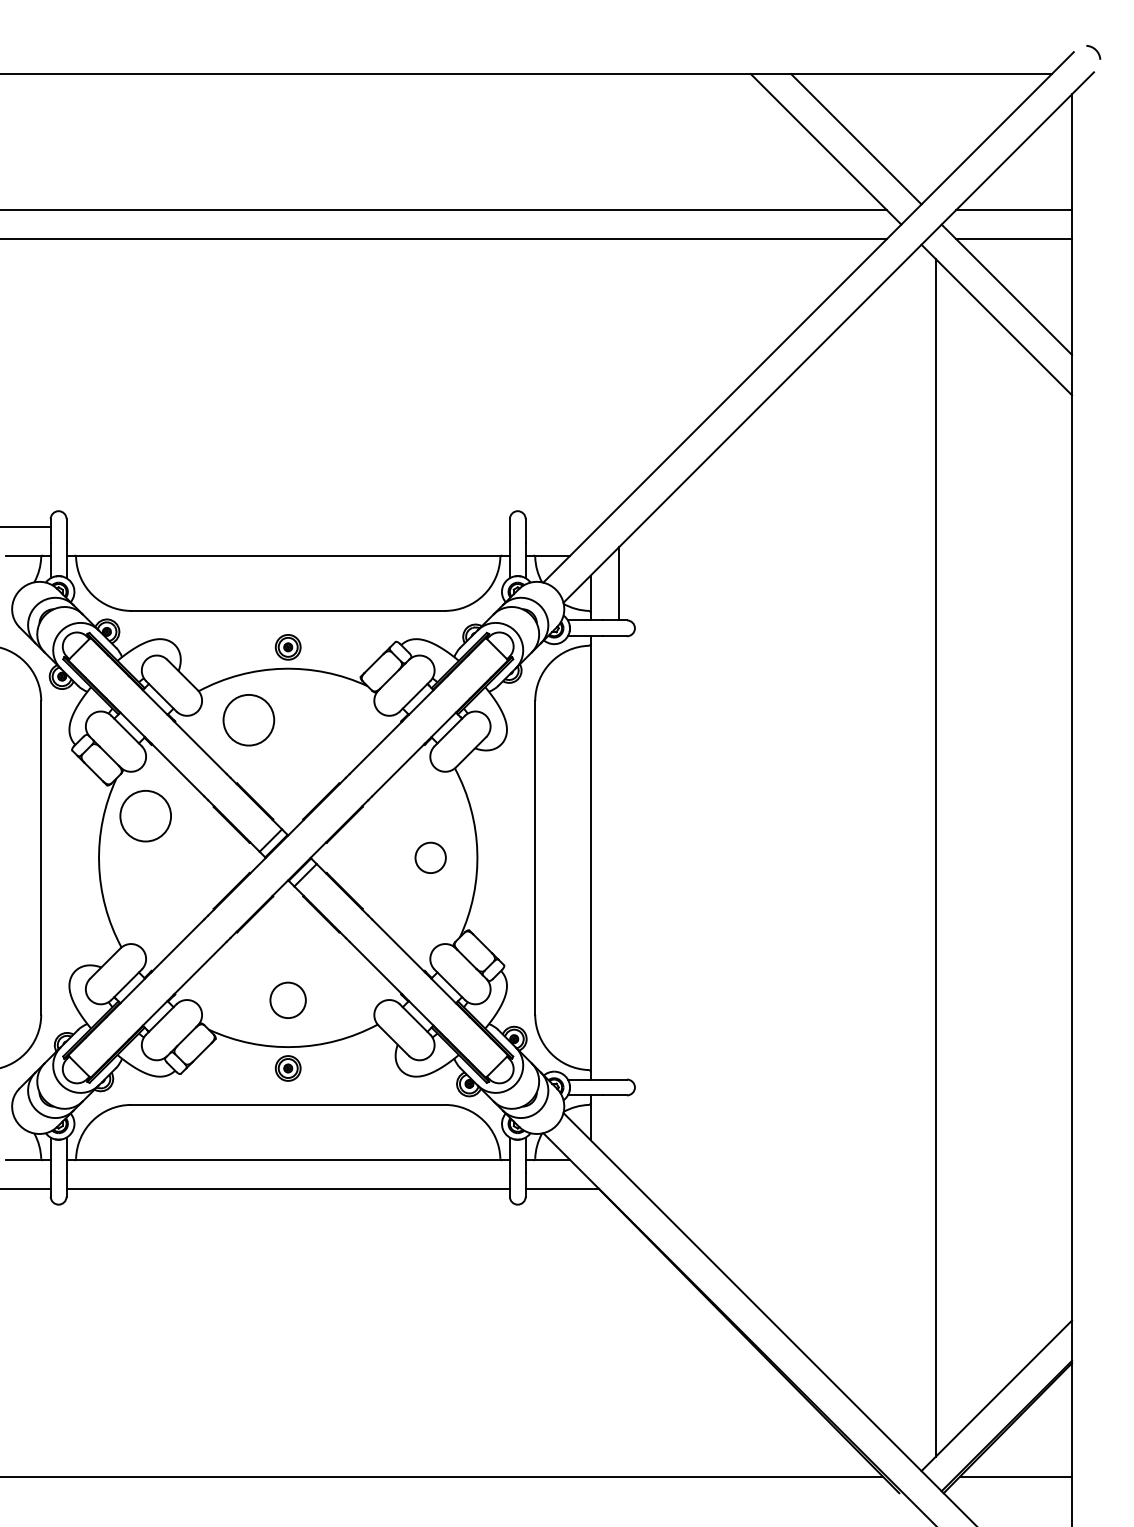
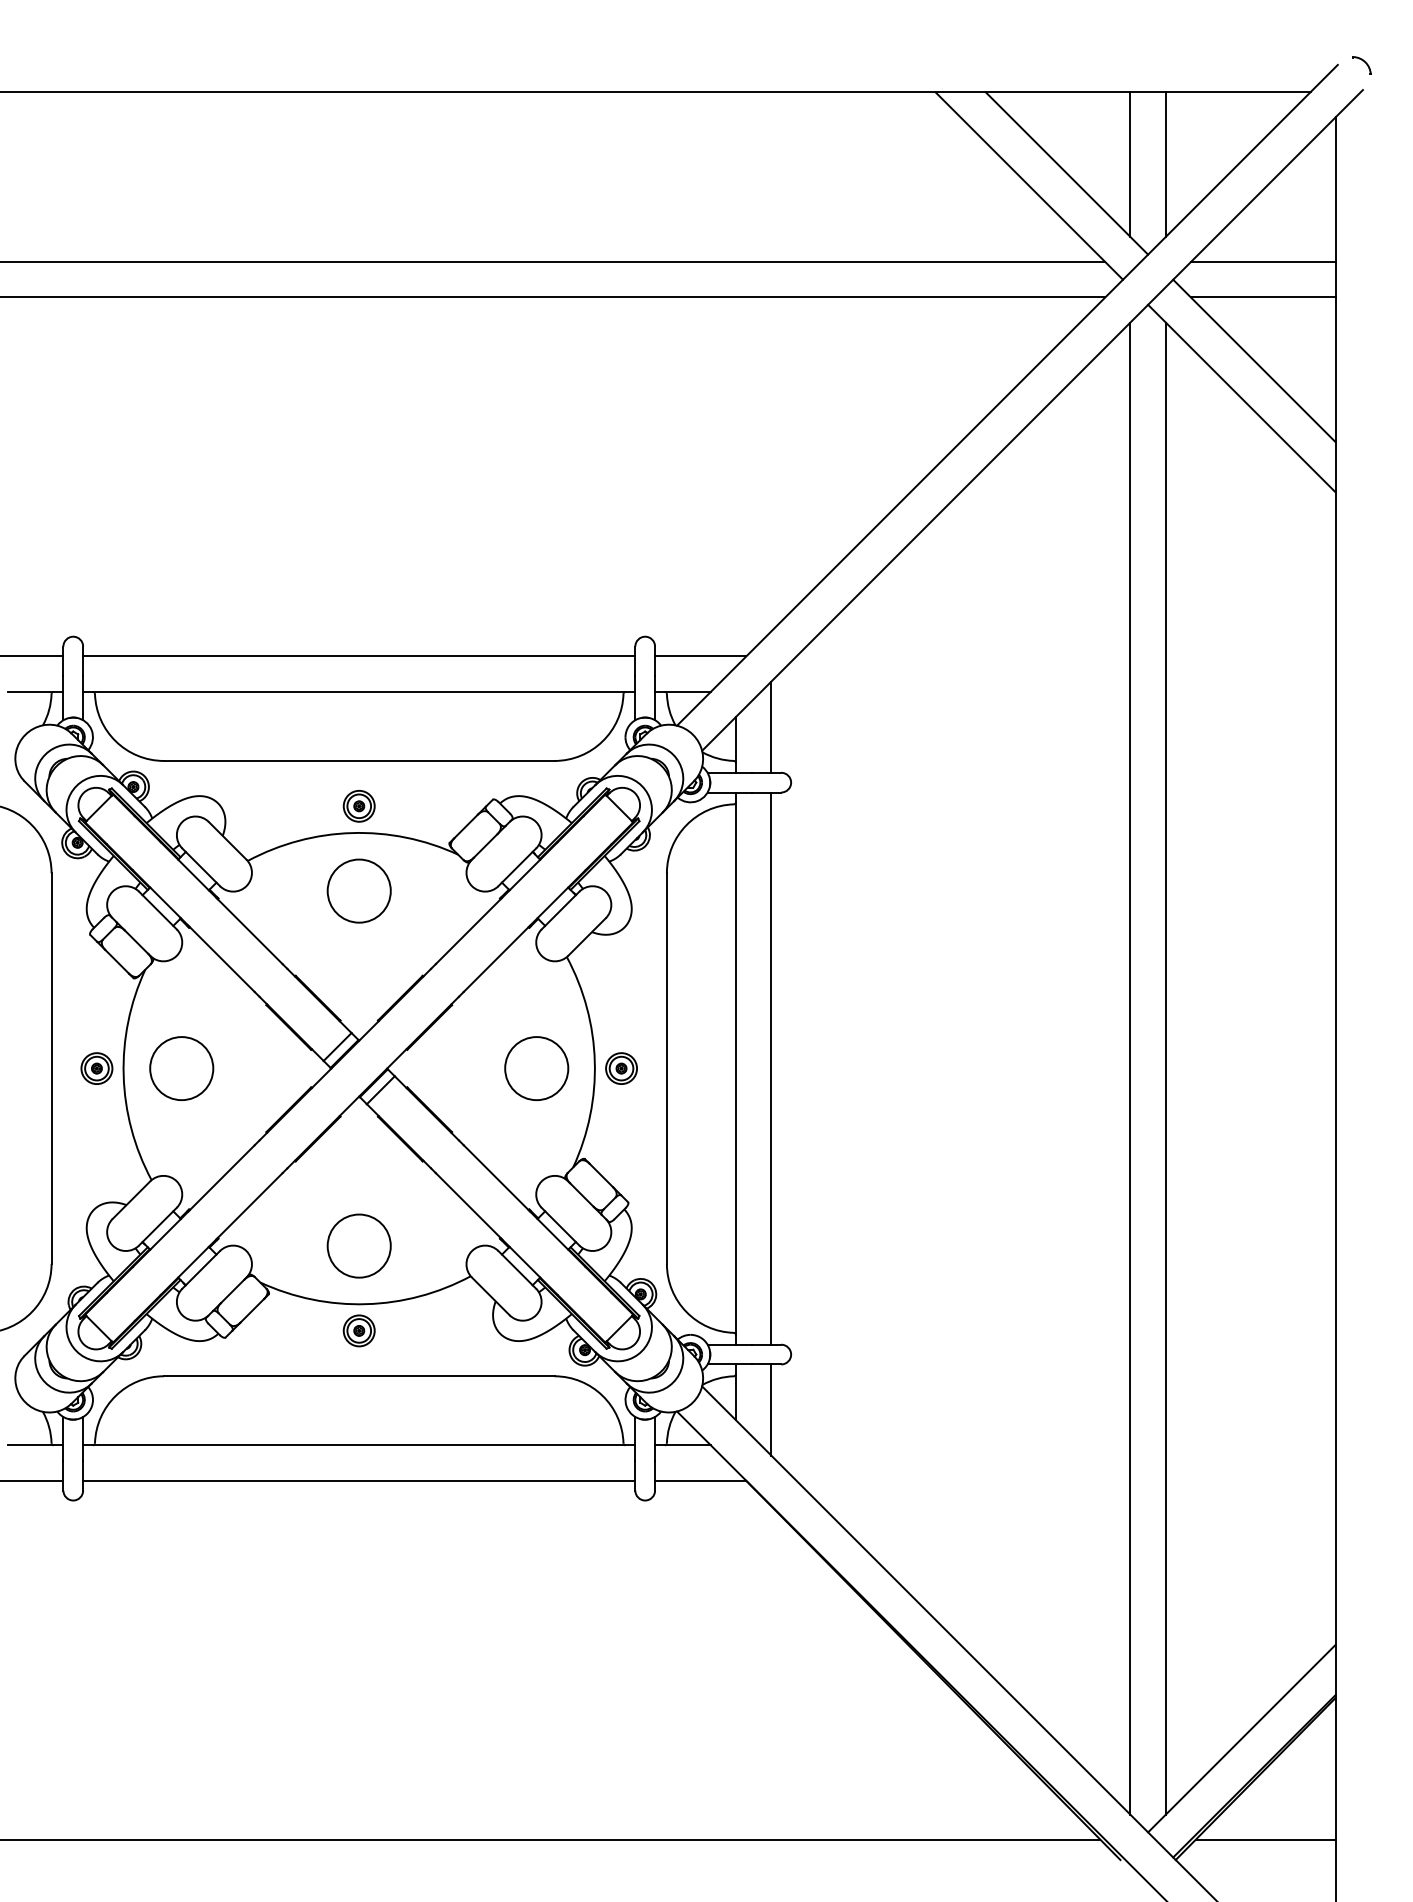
line: (907, 132) -> (1130, 164), added
line: (935, 132) -> (1165, 164), added
line: (288, 527) -> (359, 656), added
line: (562, 527) -> (700, 656), added
circle: (248, 719) -> (358, 890), moved
circle: (145, 816) -> (181, 1068), moved
part: (77, 857) -> (96, 1068), added
circle: (430, 857) -> (536, 1068), size x1.67
part: (498, 857) -> (621, 1068), added
line: (619, 857) -> (771, 1068), added
line: (907, 857) -> (1130, 1068), added
circle: (287, 999) -> (358, 1245), size x1.43
line: (619, 1131) -> (771, 1409), added

